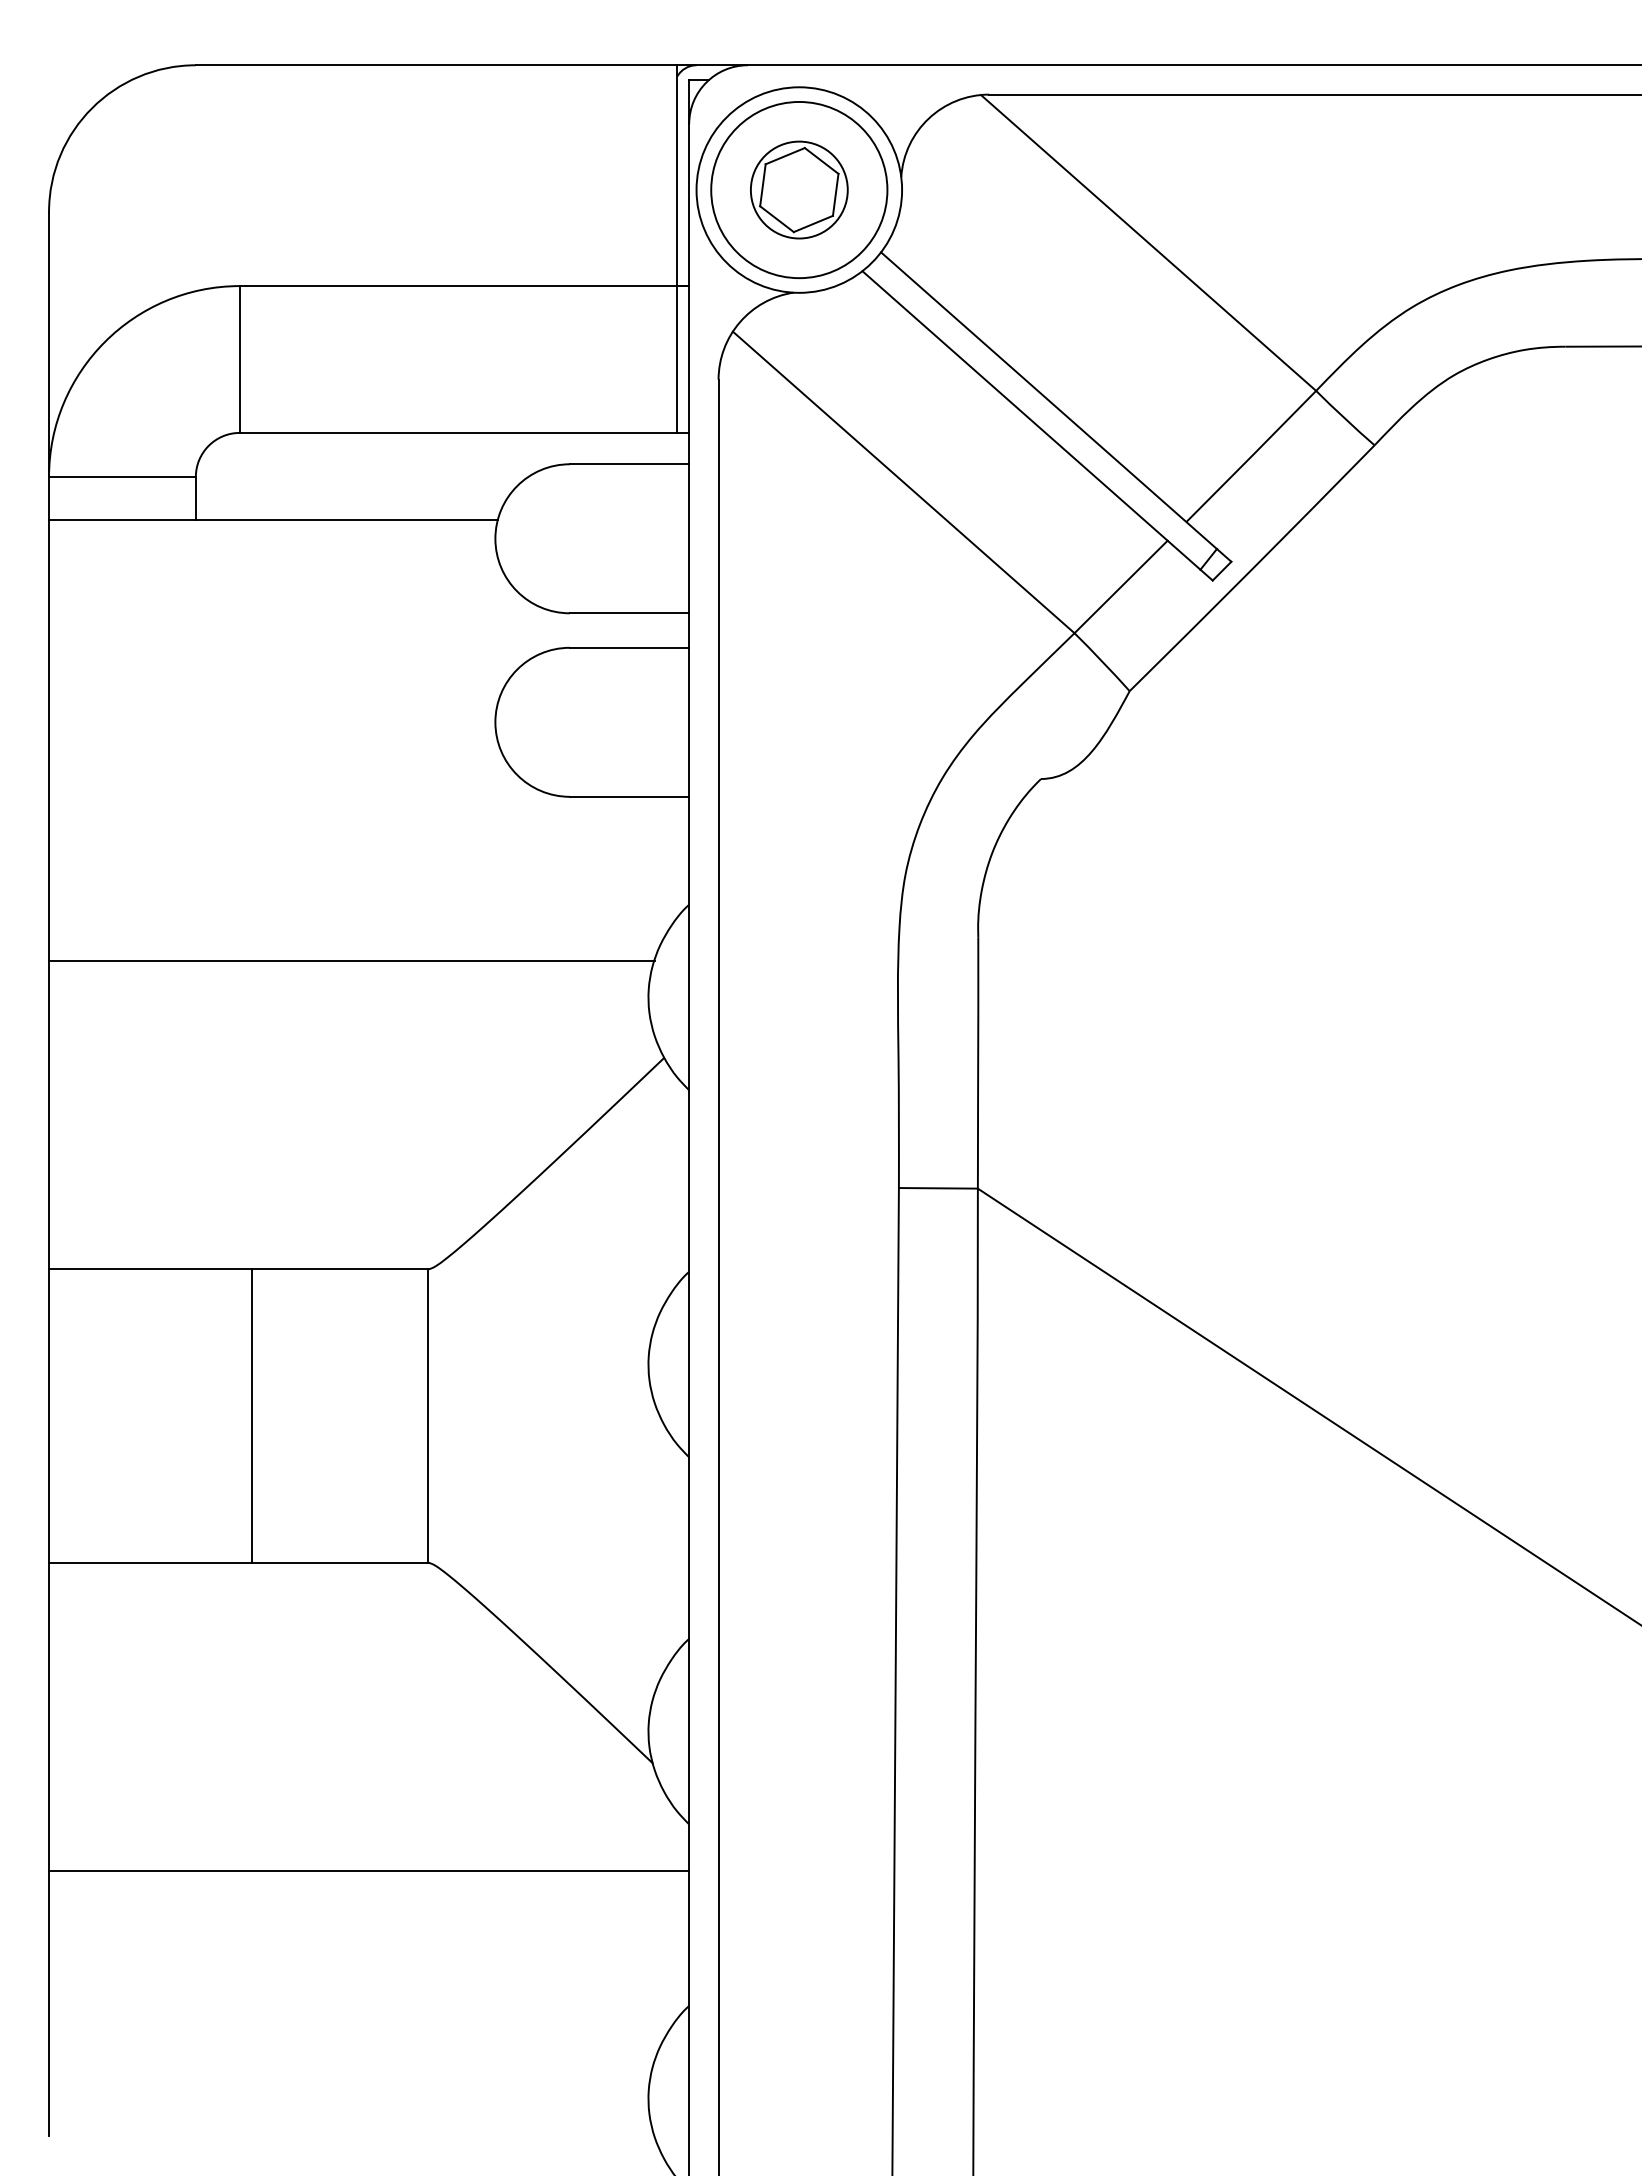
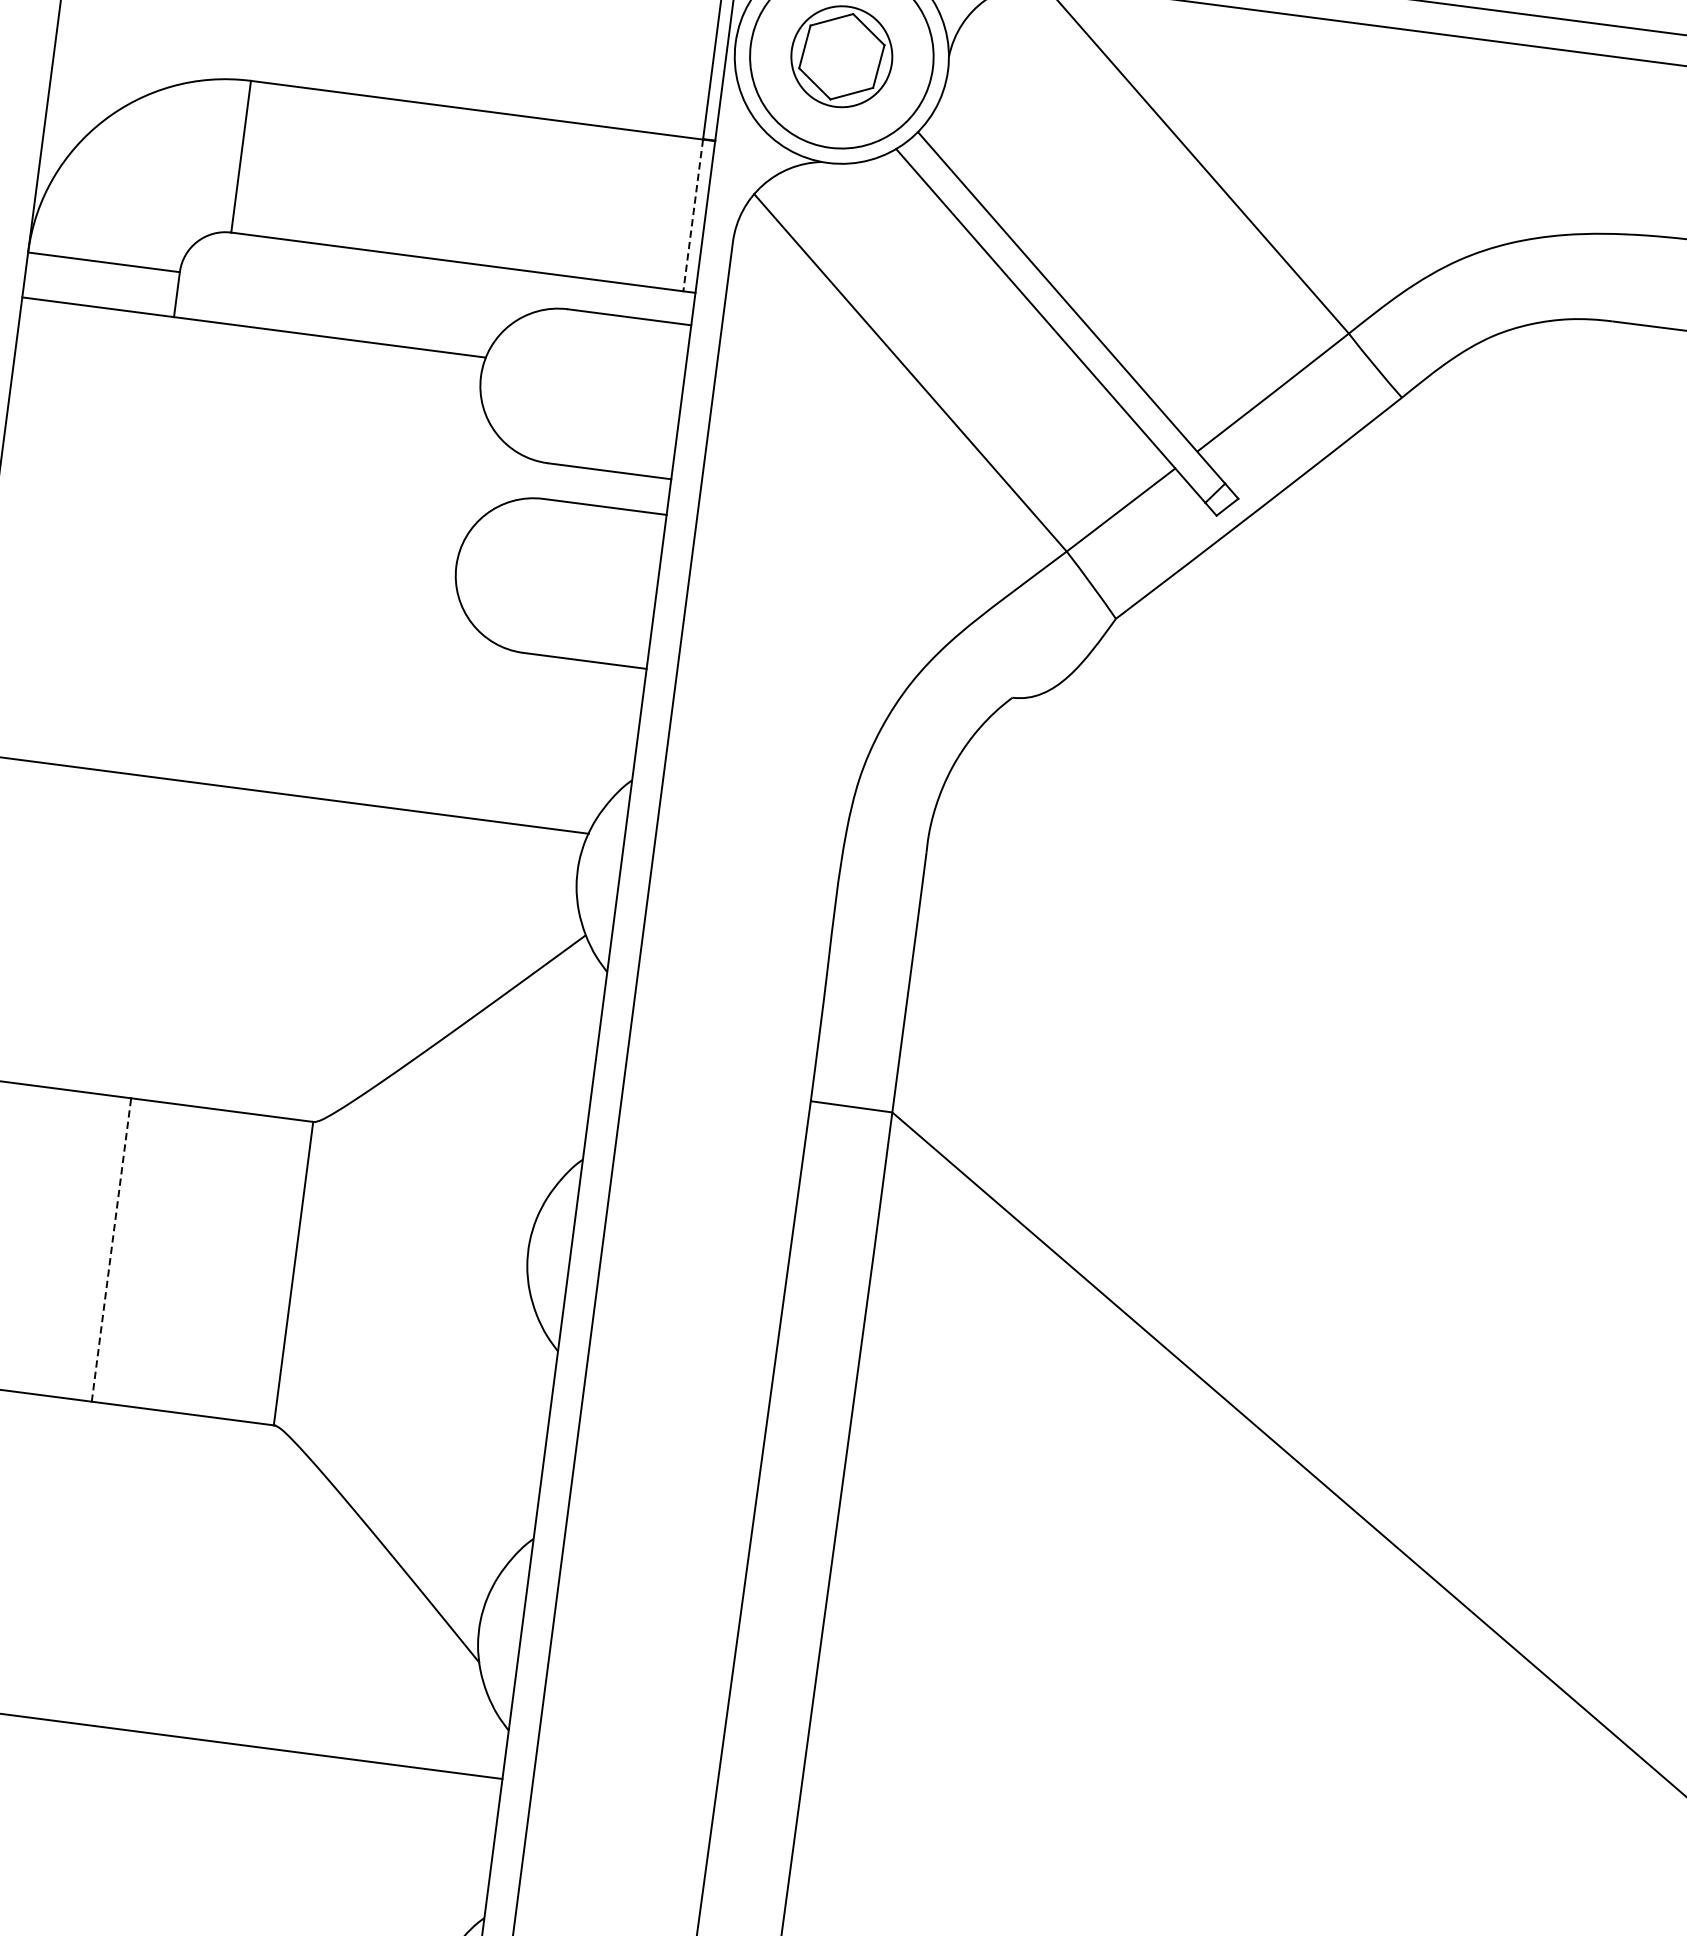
line: (677, 360) -> (693, 216), solid -> dashed
line: (251, 1416) -> (111, 1250), solid -> dashed

